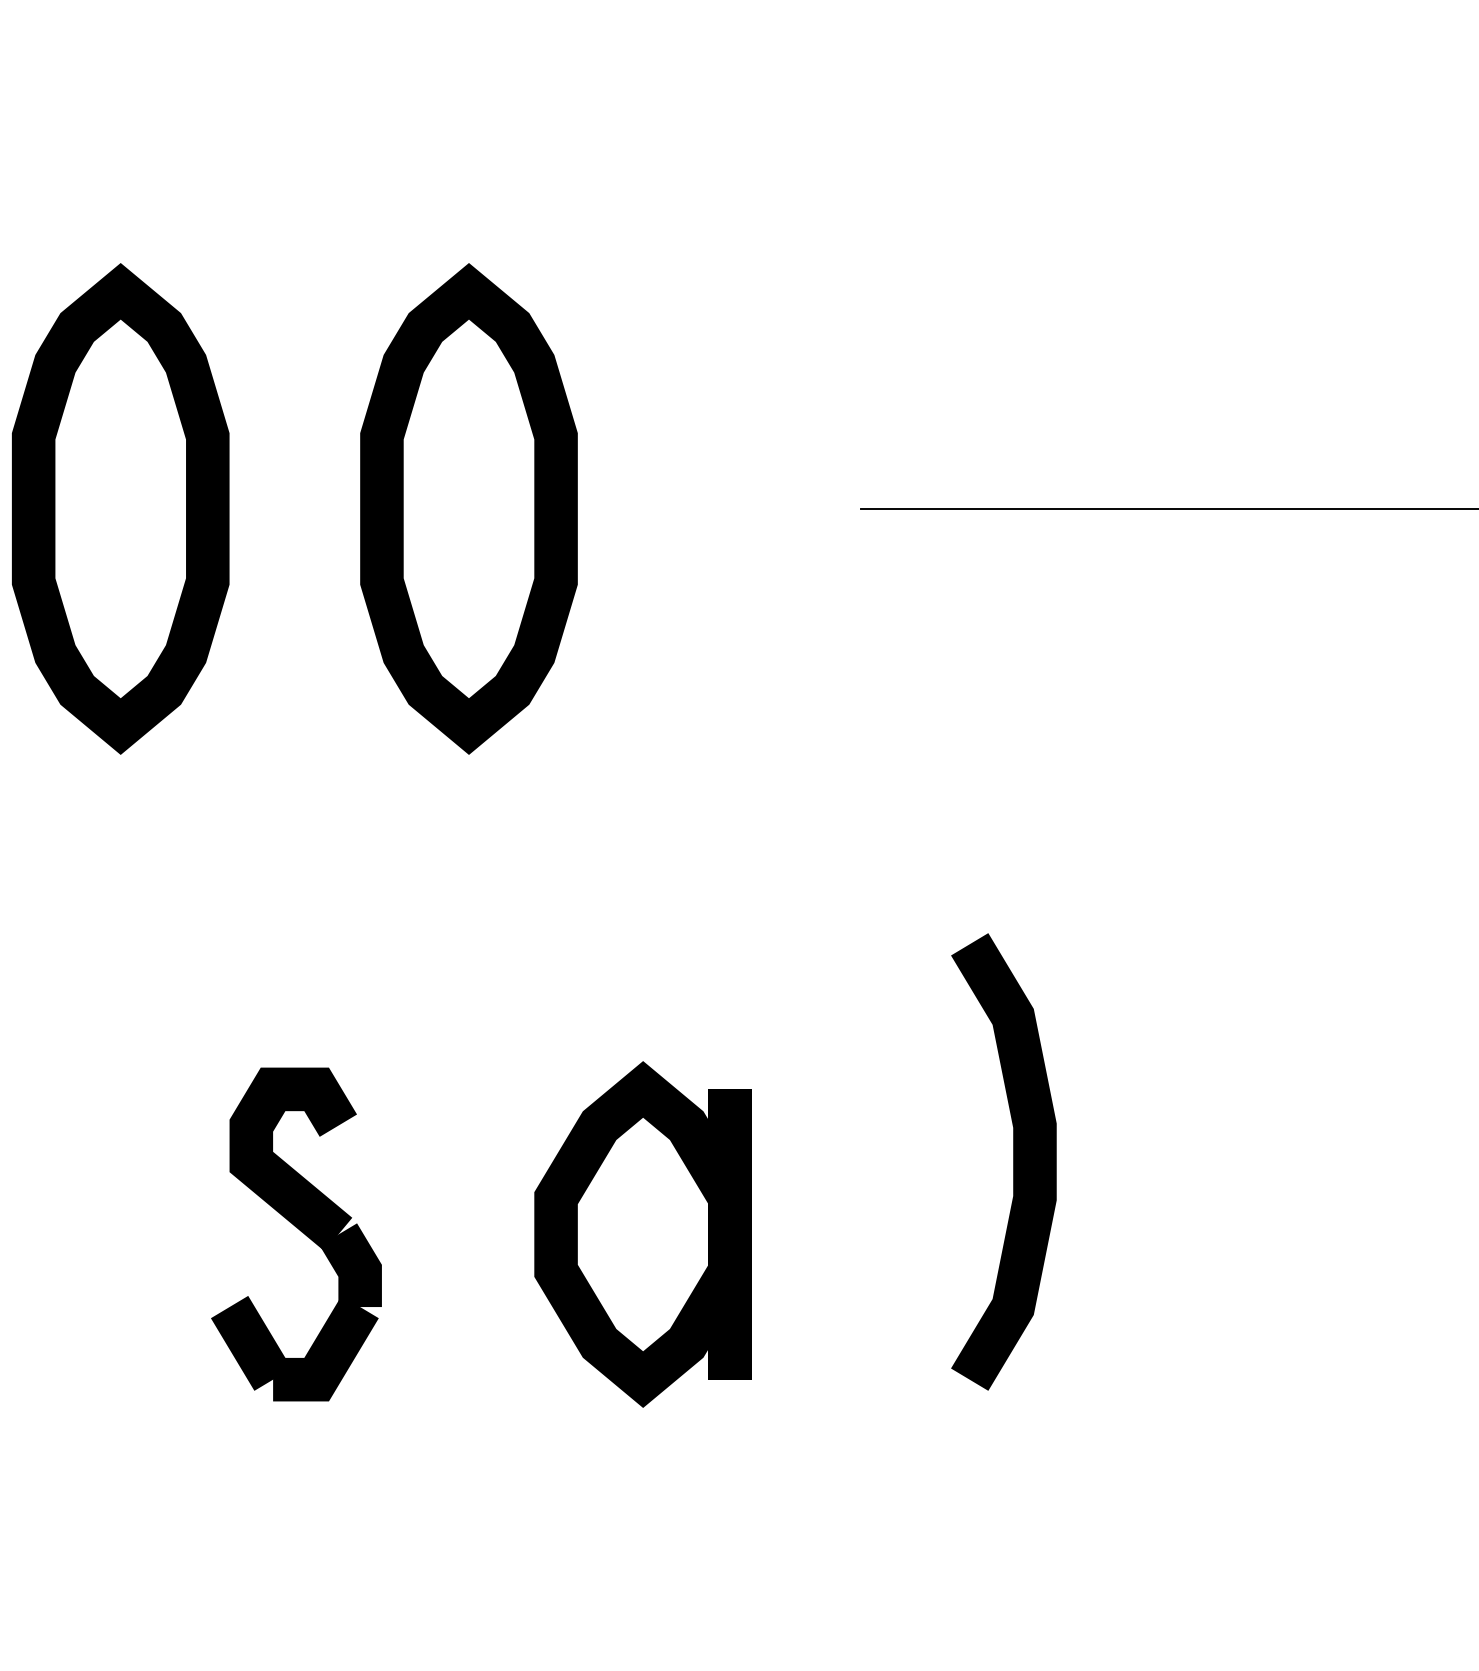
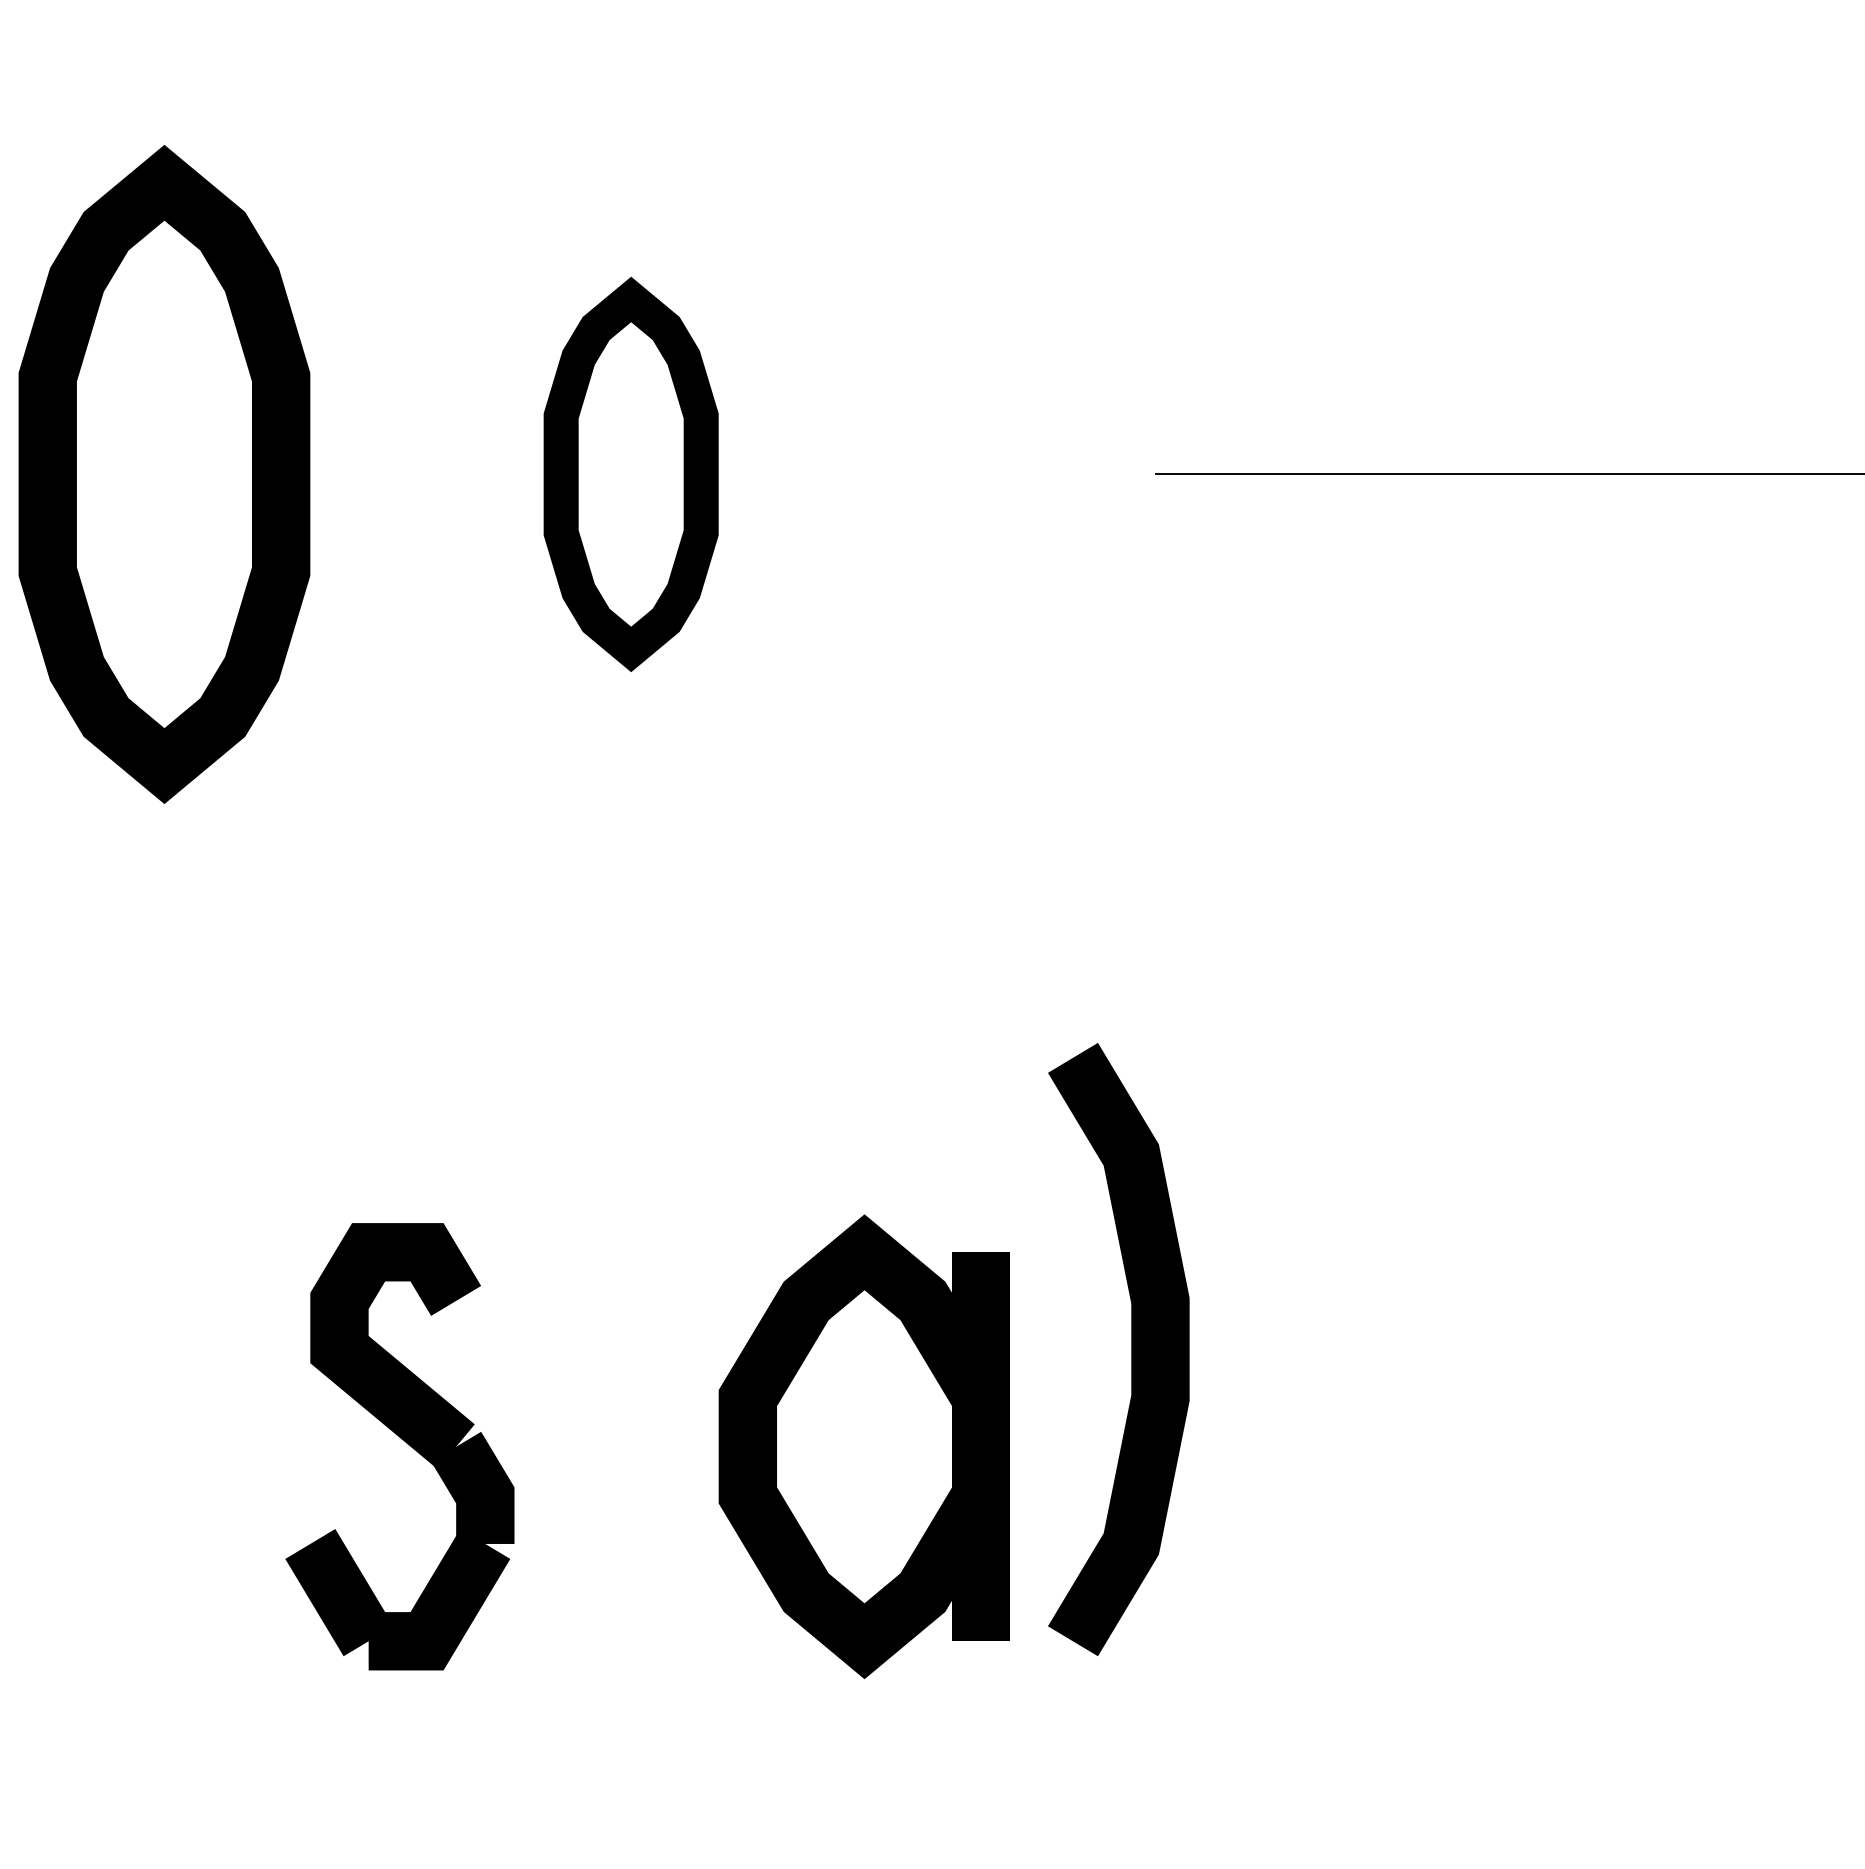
part: (468, 508) -> (630, 473), size x0.6
curve: (1013, 1161) -> (1131, 1348), moved

